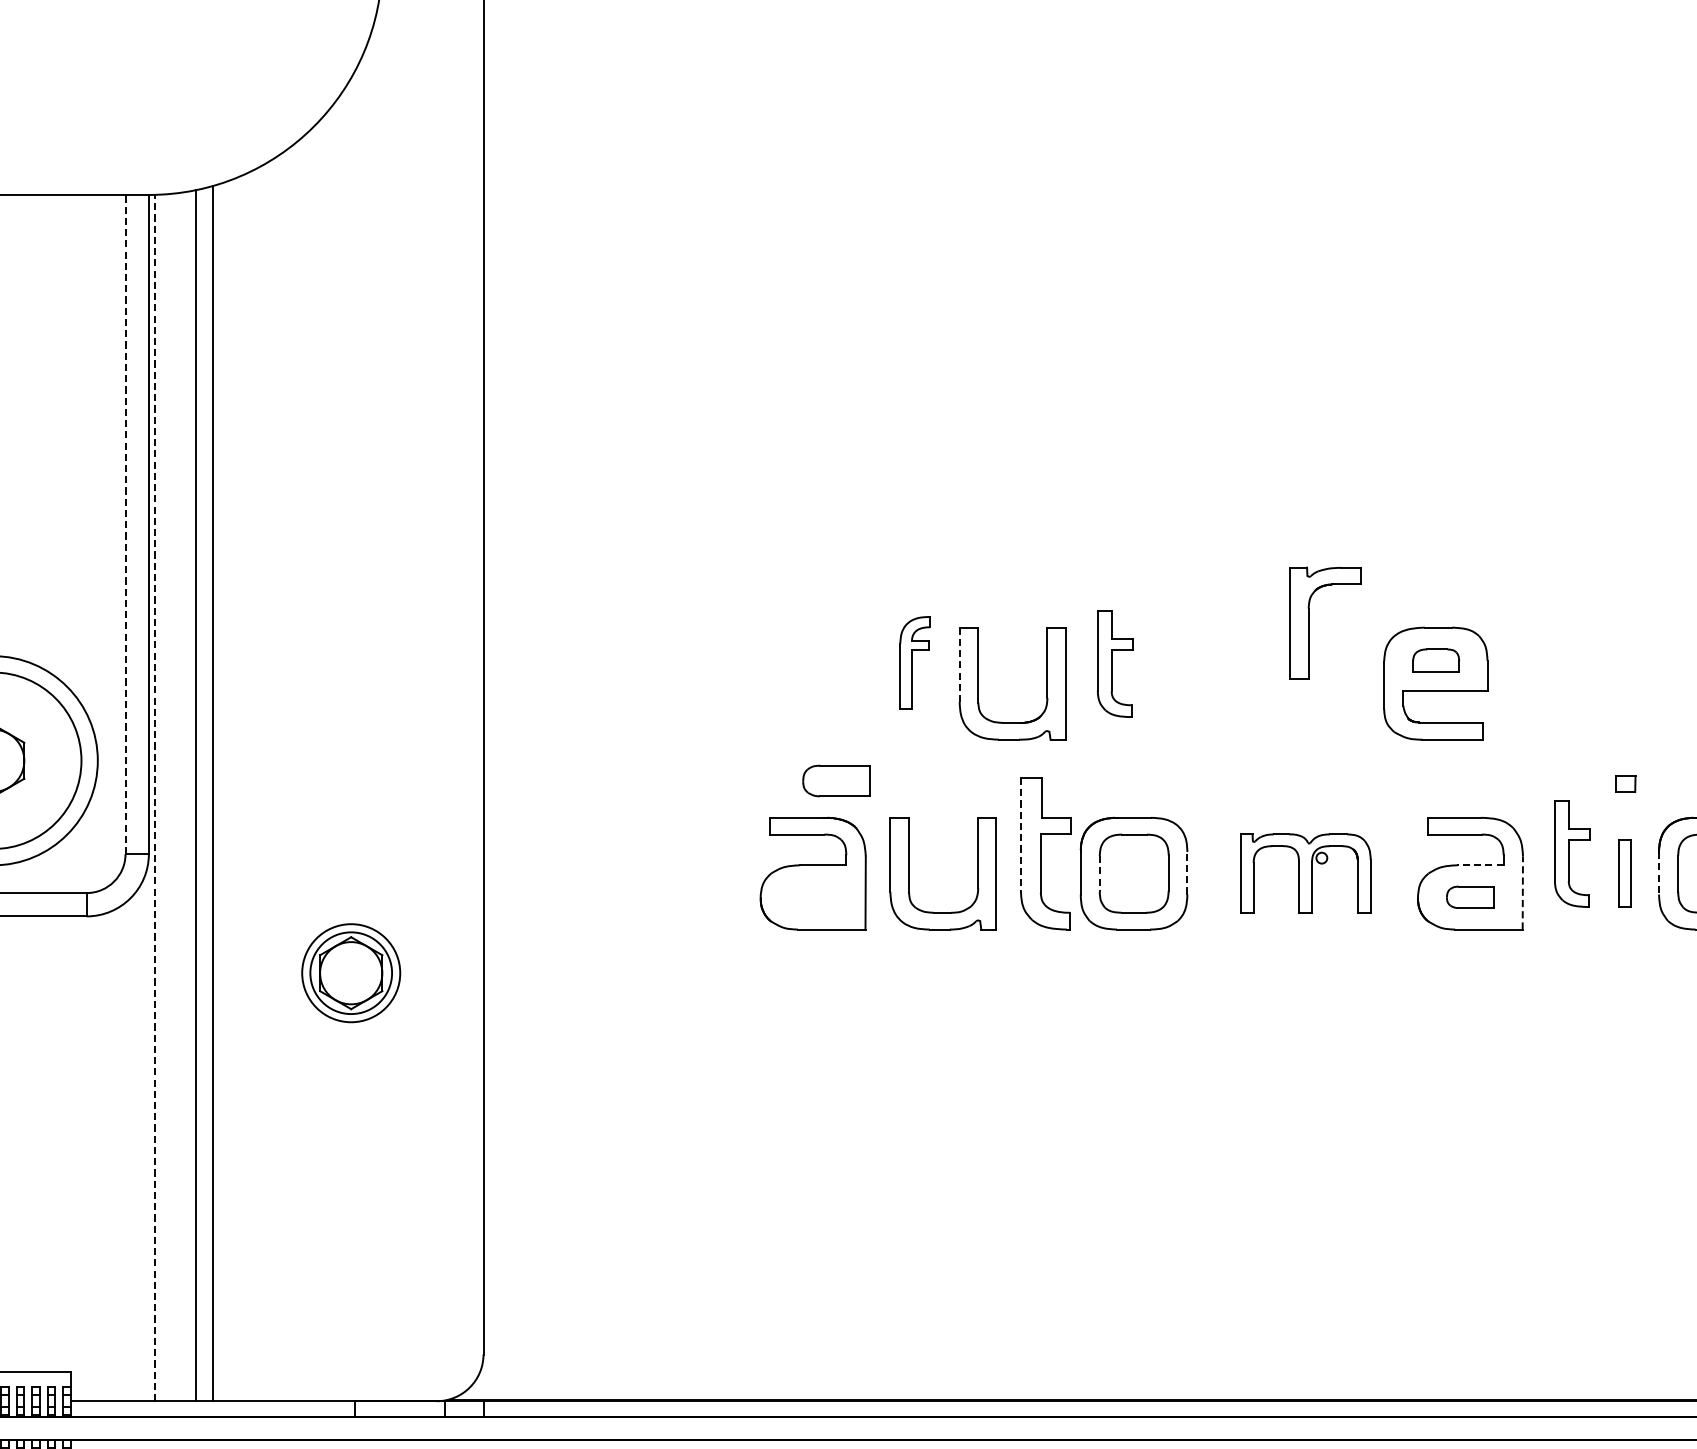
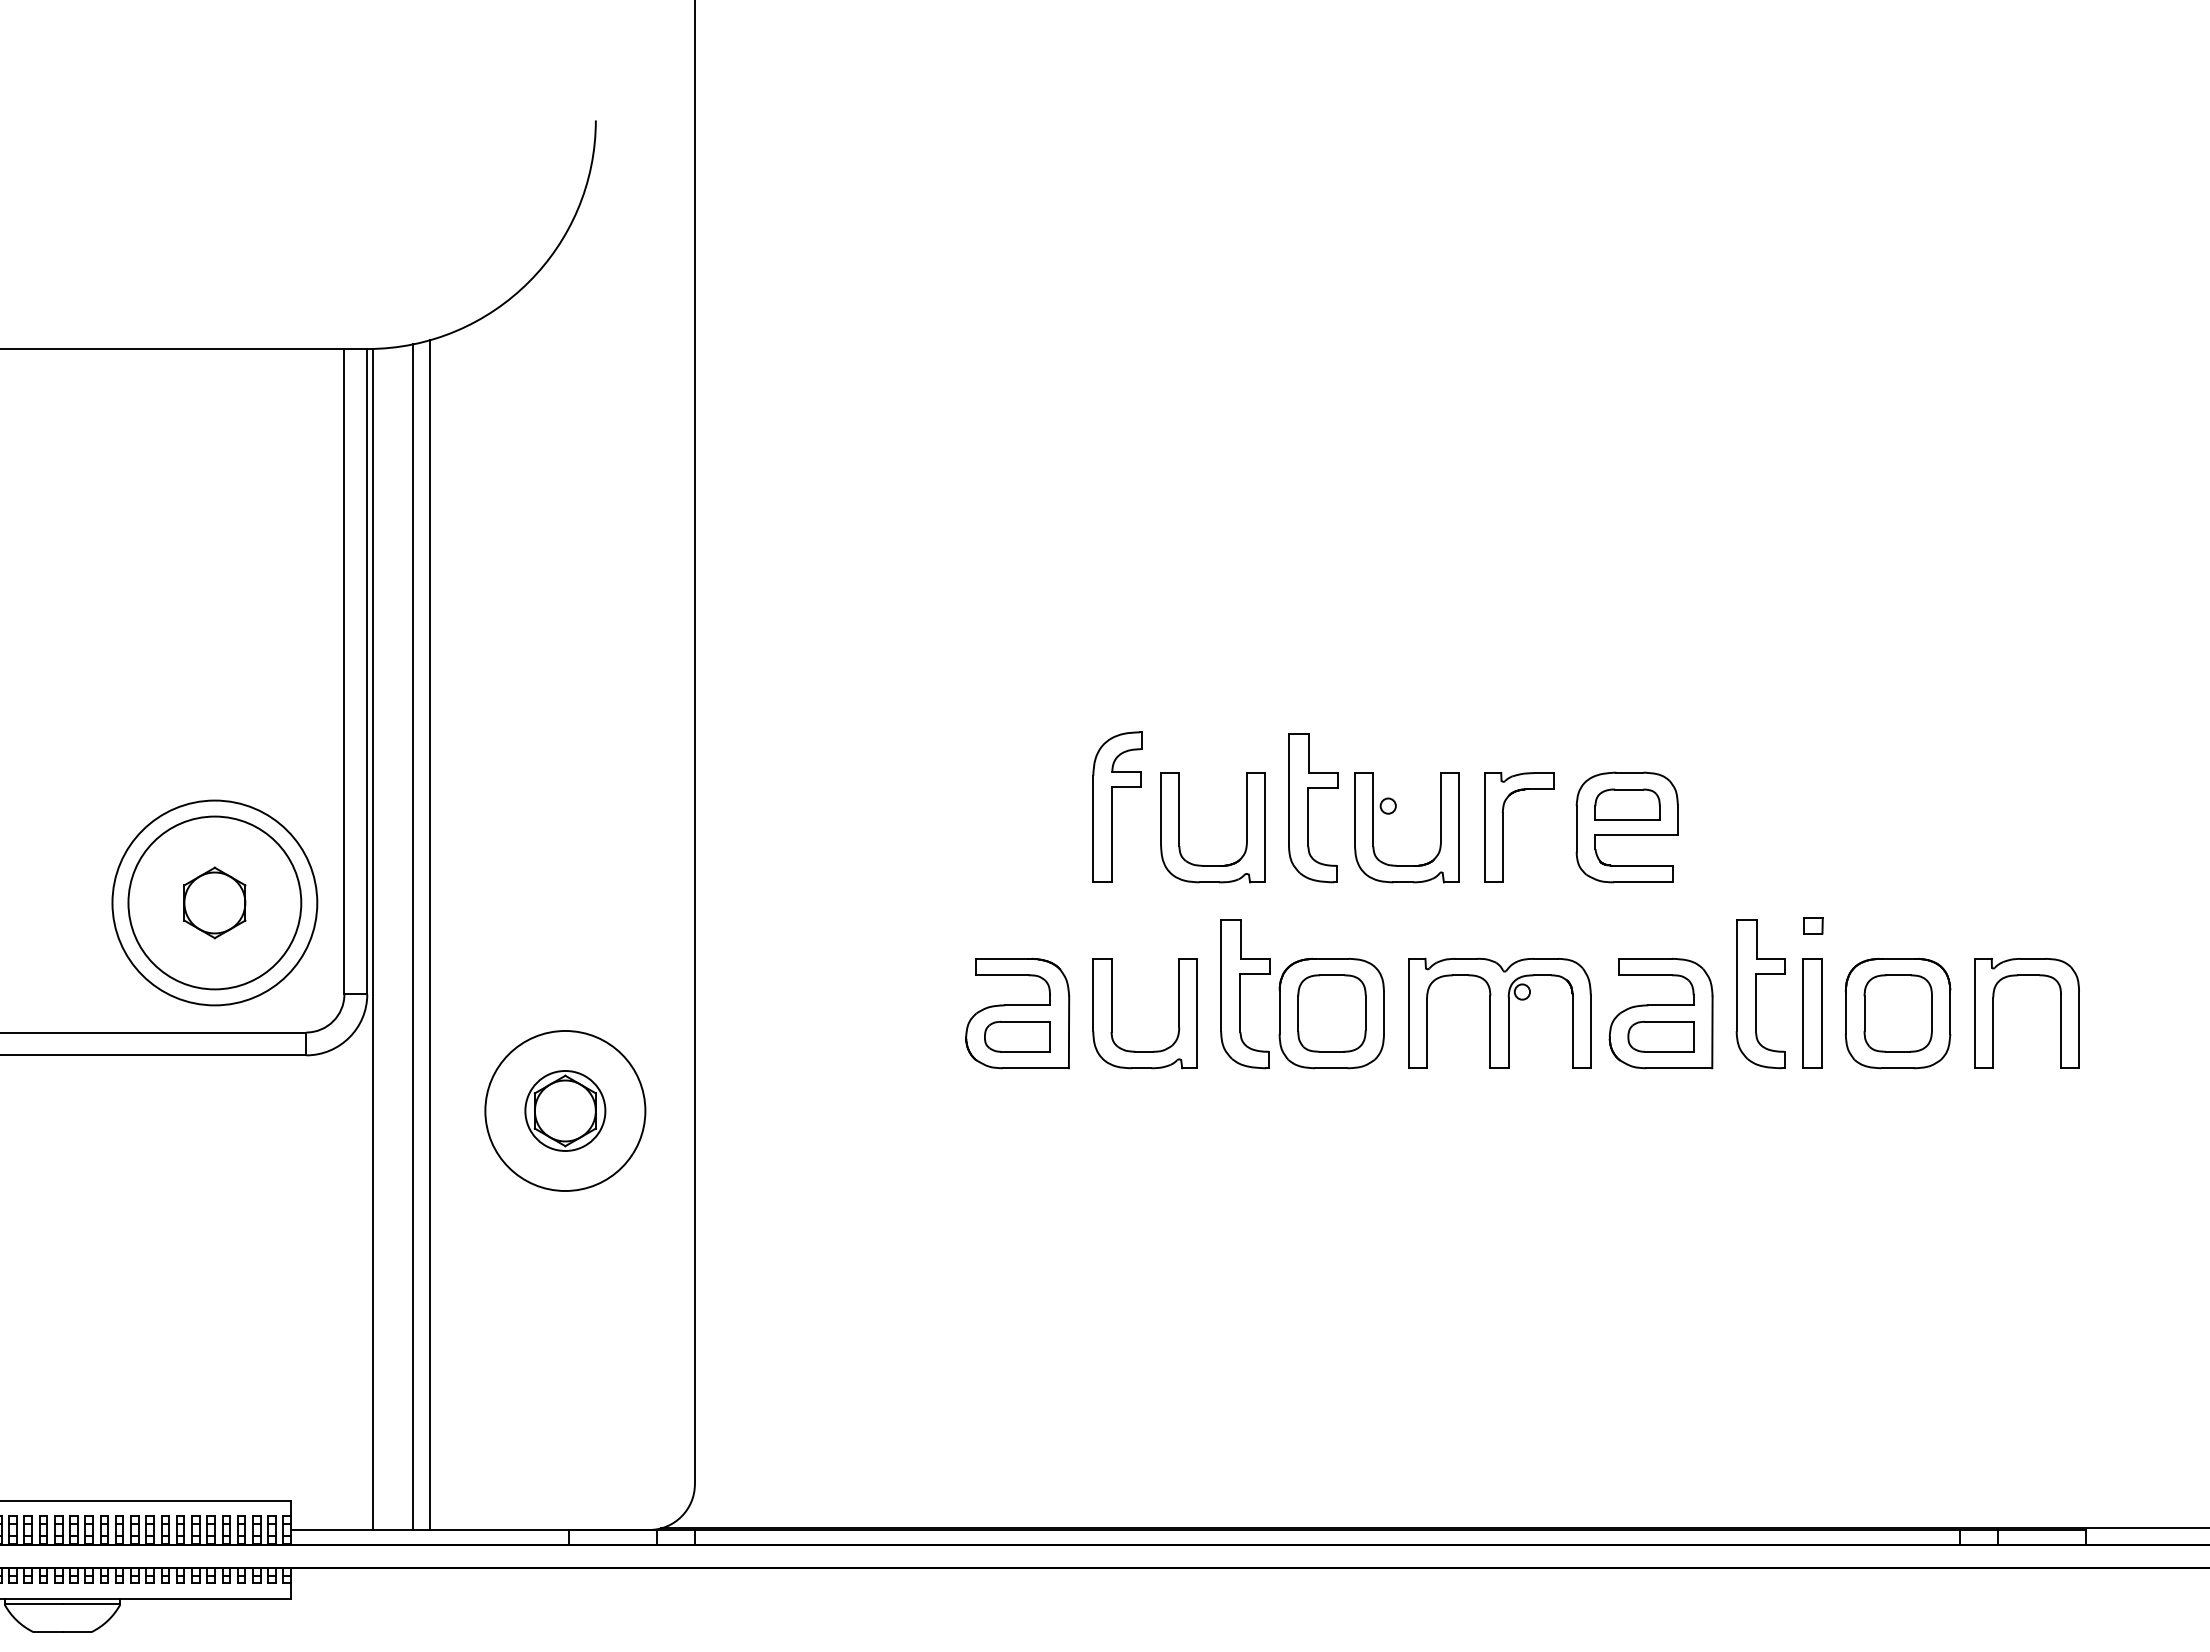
line: (125, 524) -> (344, 671), dashed -> solid
part: (1309, 623) -> (1503, 827), moved
part: (1436, 660) -> (1627, 804), size x1.43
part: (915, 662) -> (1117, 806), size x1.67
part: (1115, 664) -> (1313, 808), size x1.43
line: (960, 665) -> (1161, 809), dashed -> solid
part: (1196, 669) -> (1392, 813), added
part: (836, 780) -> (1017, 1036), moved
line: (155, 798) -> (373, 939), dashed -> solid
line: (1021, 834) -> (1221, 975), dashed -> solid
part: (1571, 854) -> (1760, 994), size x1.43
line: (1481, 865) -> (1671, 1005), dashed -> solid
part: (1305, 872) -> (1499, 1012), size x1.43
line: (1187, 873) -> (1384, 1013), dashed -> solid
part: (1625, 873) -> (1812, 1013), size x1.67
line: (1658, 873) -> (1845, 1013), dashed -> solid
line: (1100, 874) -> (1298, 1014), dashed -> solid
line: (1522, 893) -> (1712, 1032), dashed -> solid
part: (1469, 897) -> (1660, 1036), size x1.43
circle: (351, 972) -> (565, 1110), size x1.67

